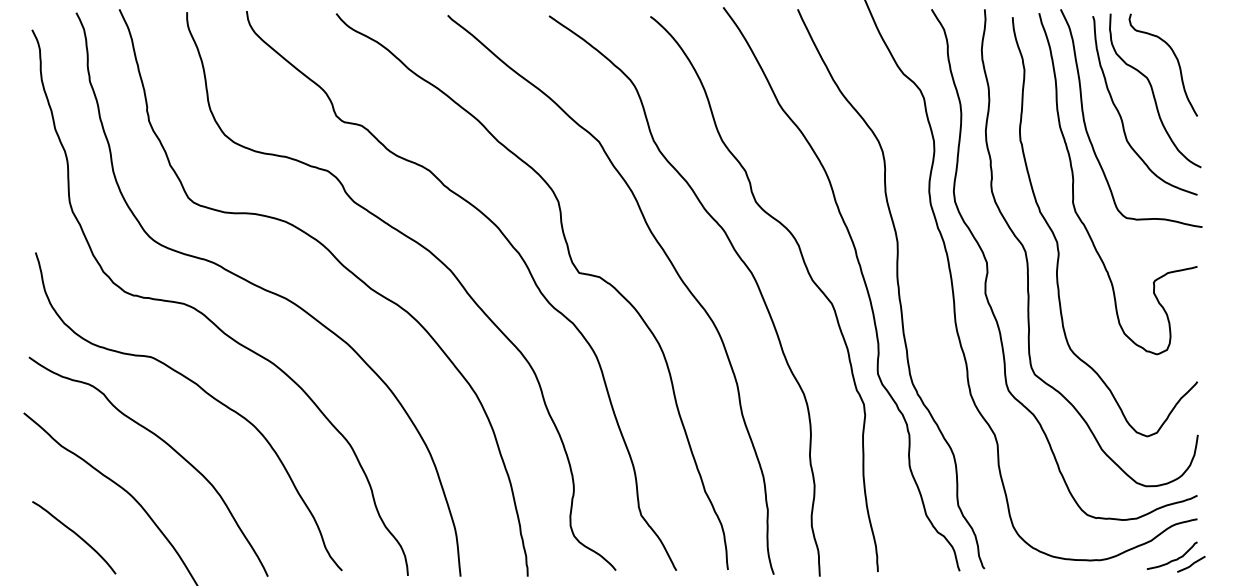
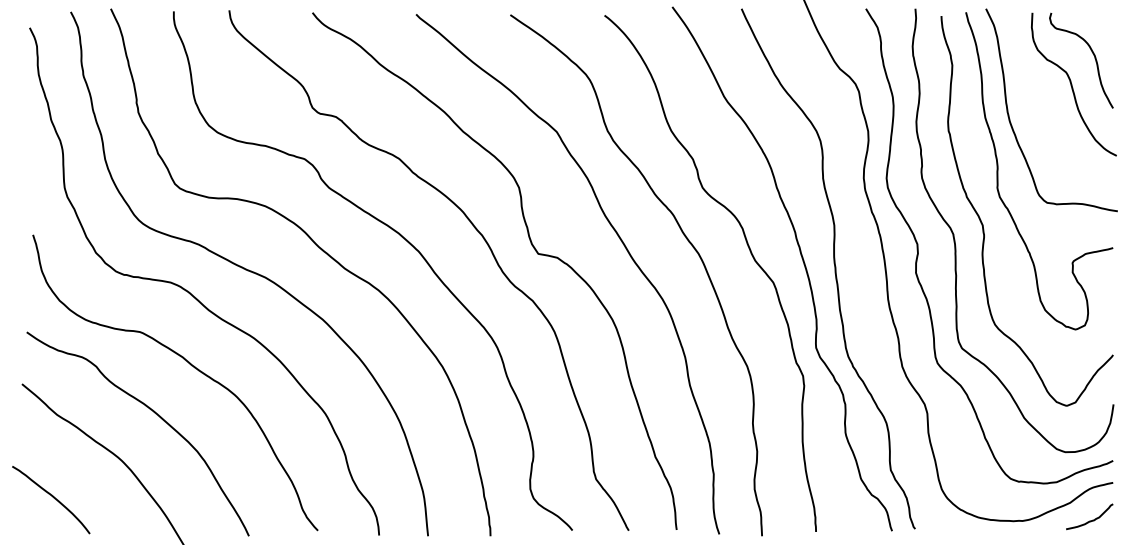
curve: (1120, 113) -> (1041, 105), removed
curve: (76, 535) -> (53, 497), moved
line: (1191, 563) -> (1107, 523), removed

